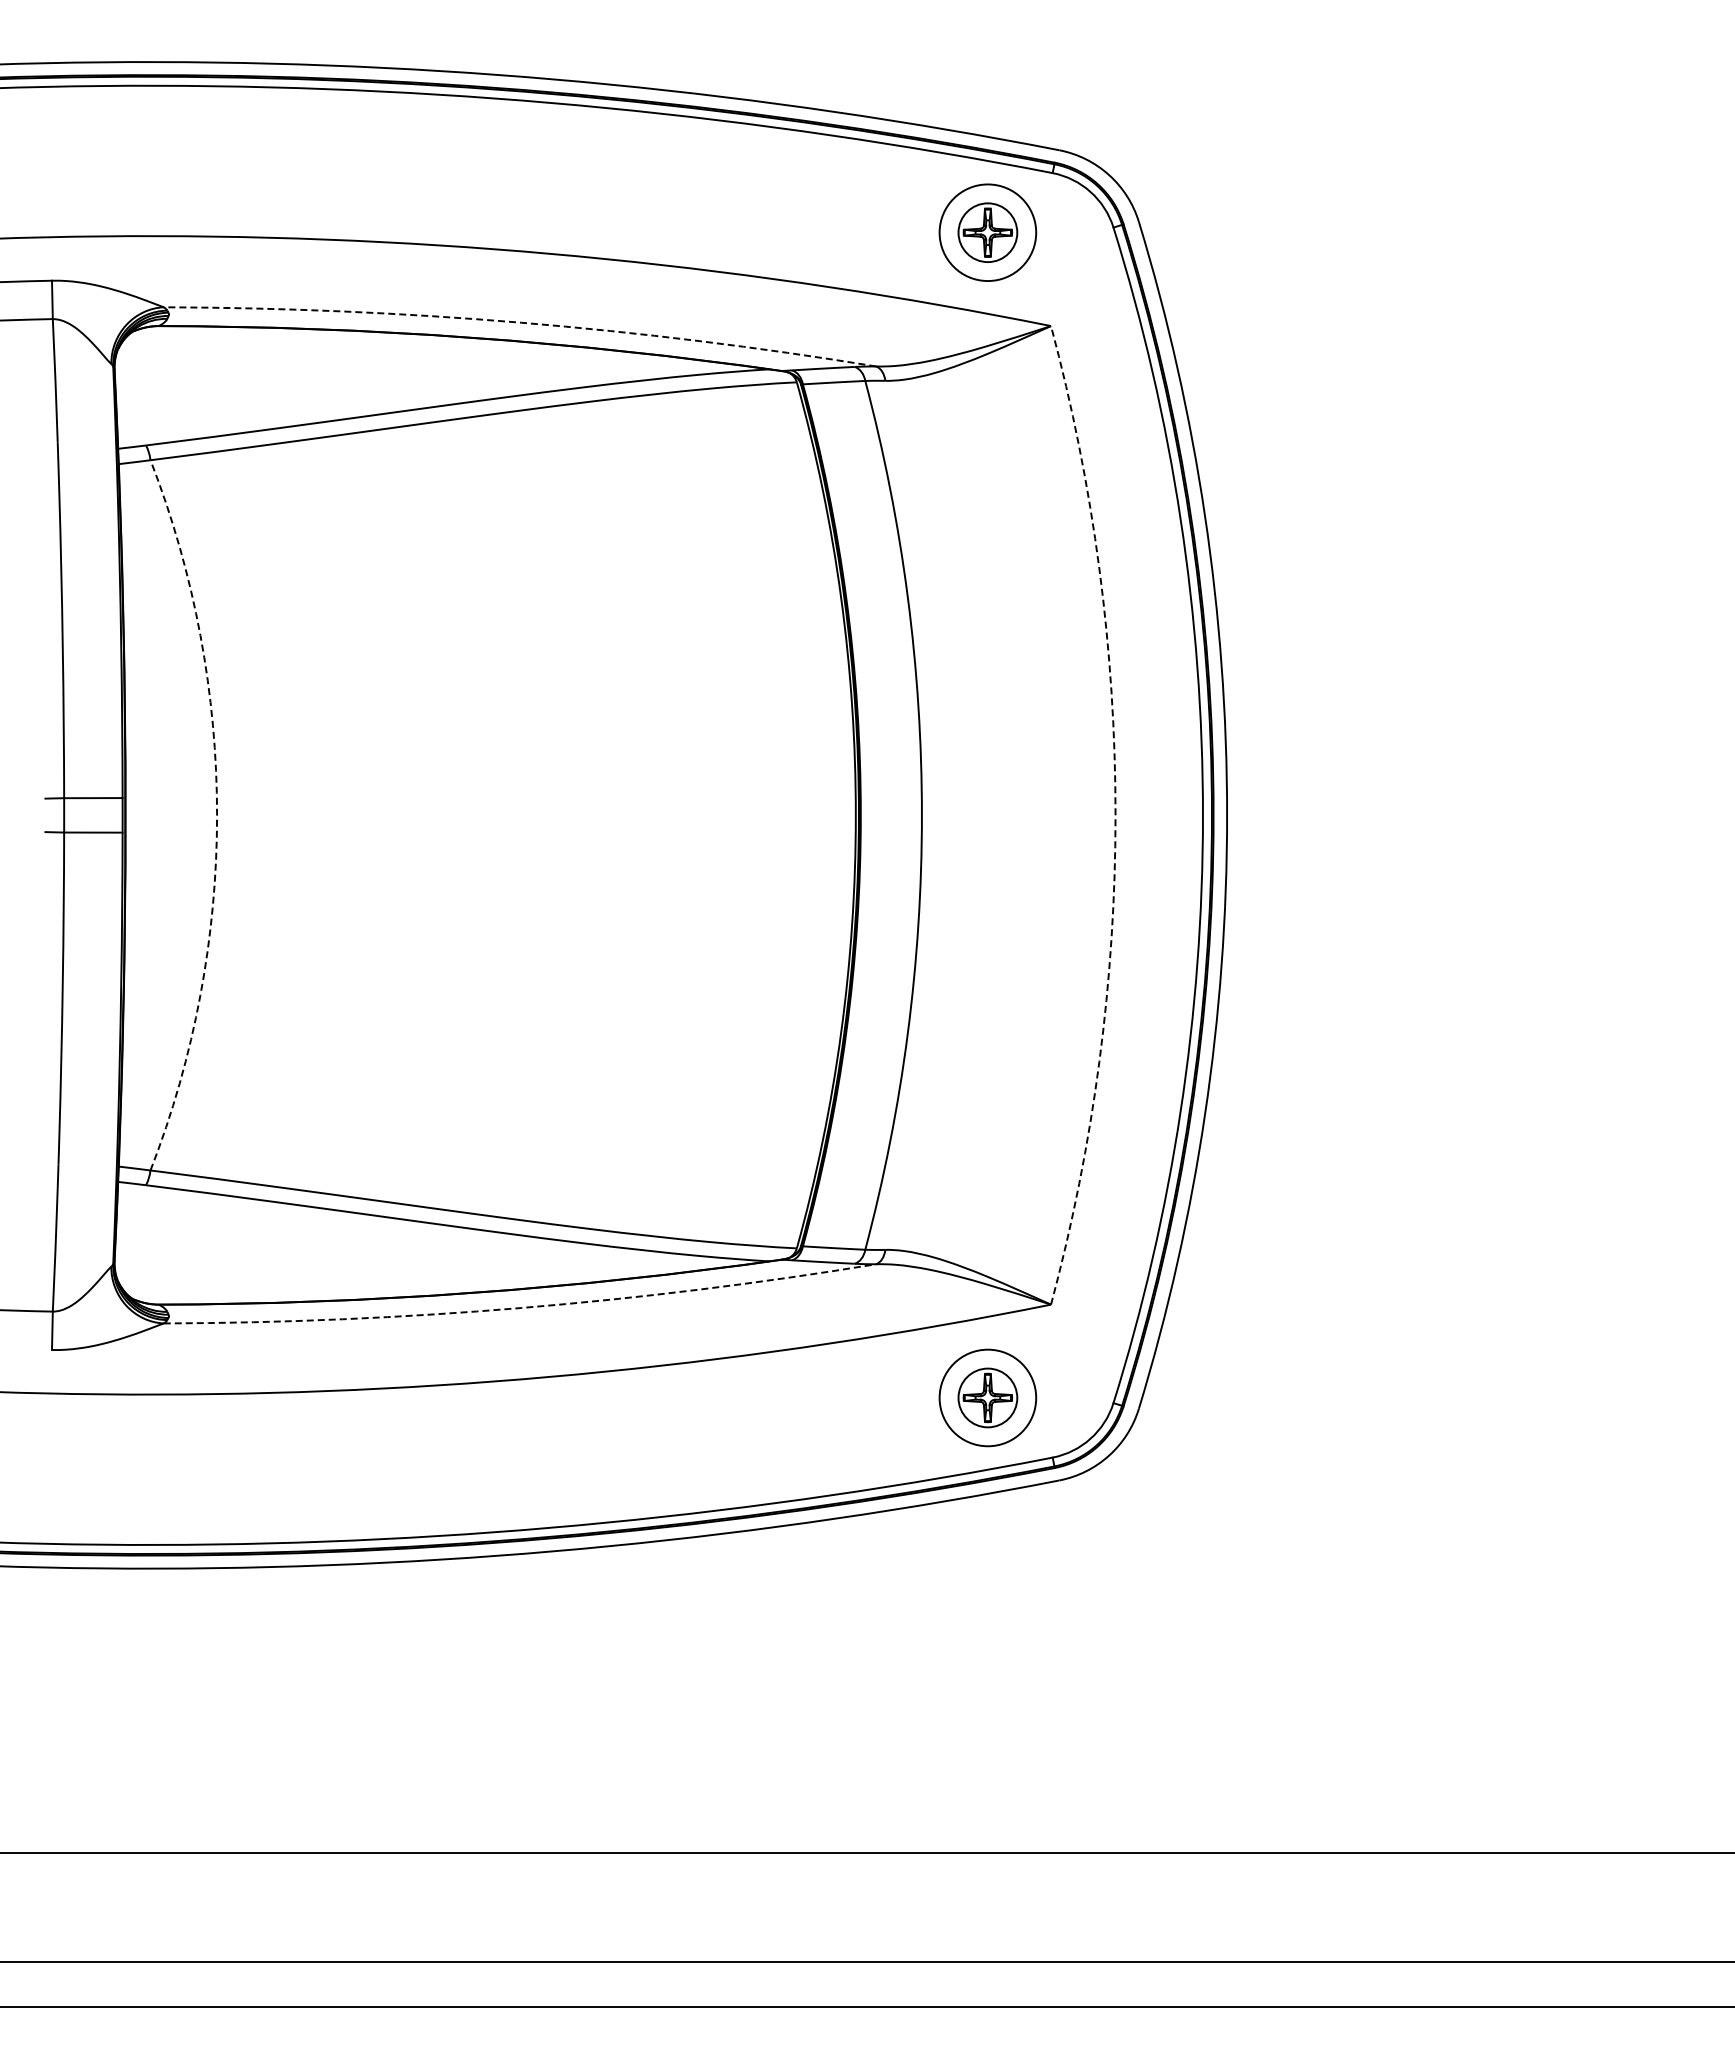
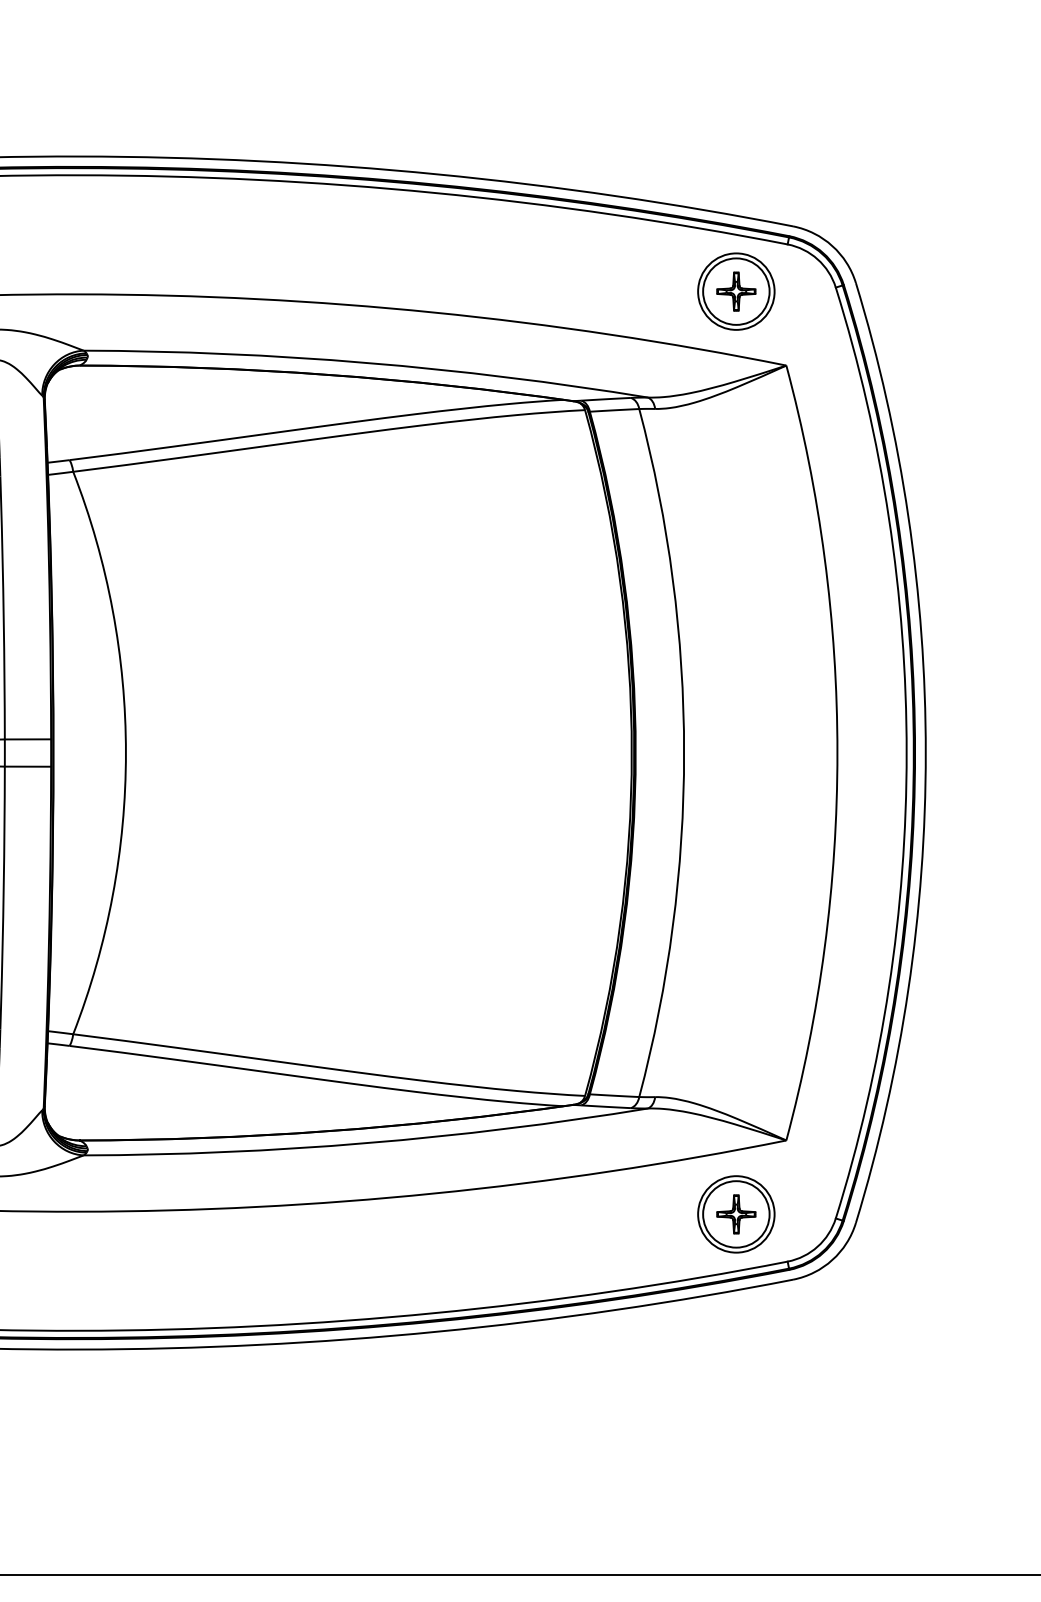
circle: (987, 232) -> (736, 291), size x1.43
arc: (521, 322) -> (367, 362), dashed -> solid
arc: (217, 815) -> (126, 753), dashed -> solid
arc: (1115, 815) -> (837, 753), dashed -> solid
arc: (521, 1308) -> (367, 1143), dashed -> solid
circle: (987, 1397) -> (736, 1214), size x1.43

